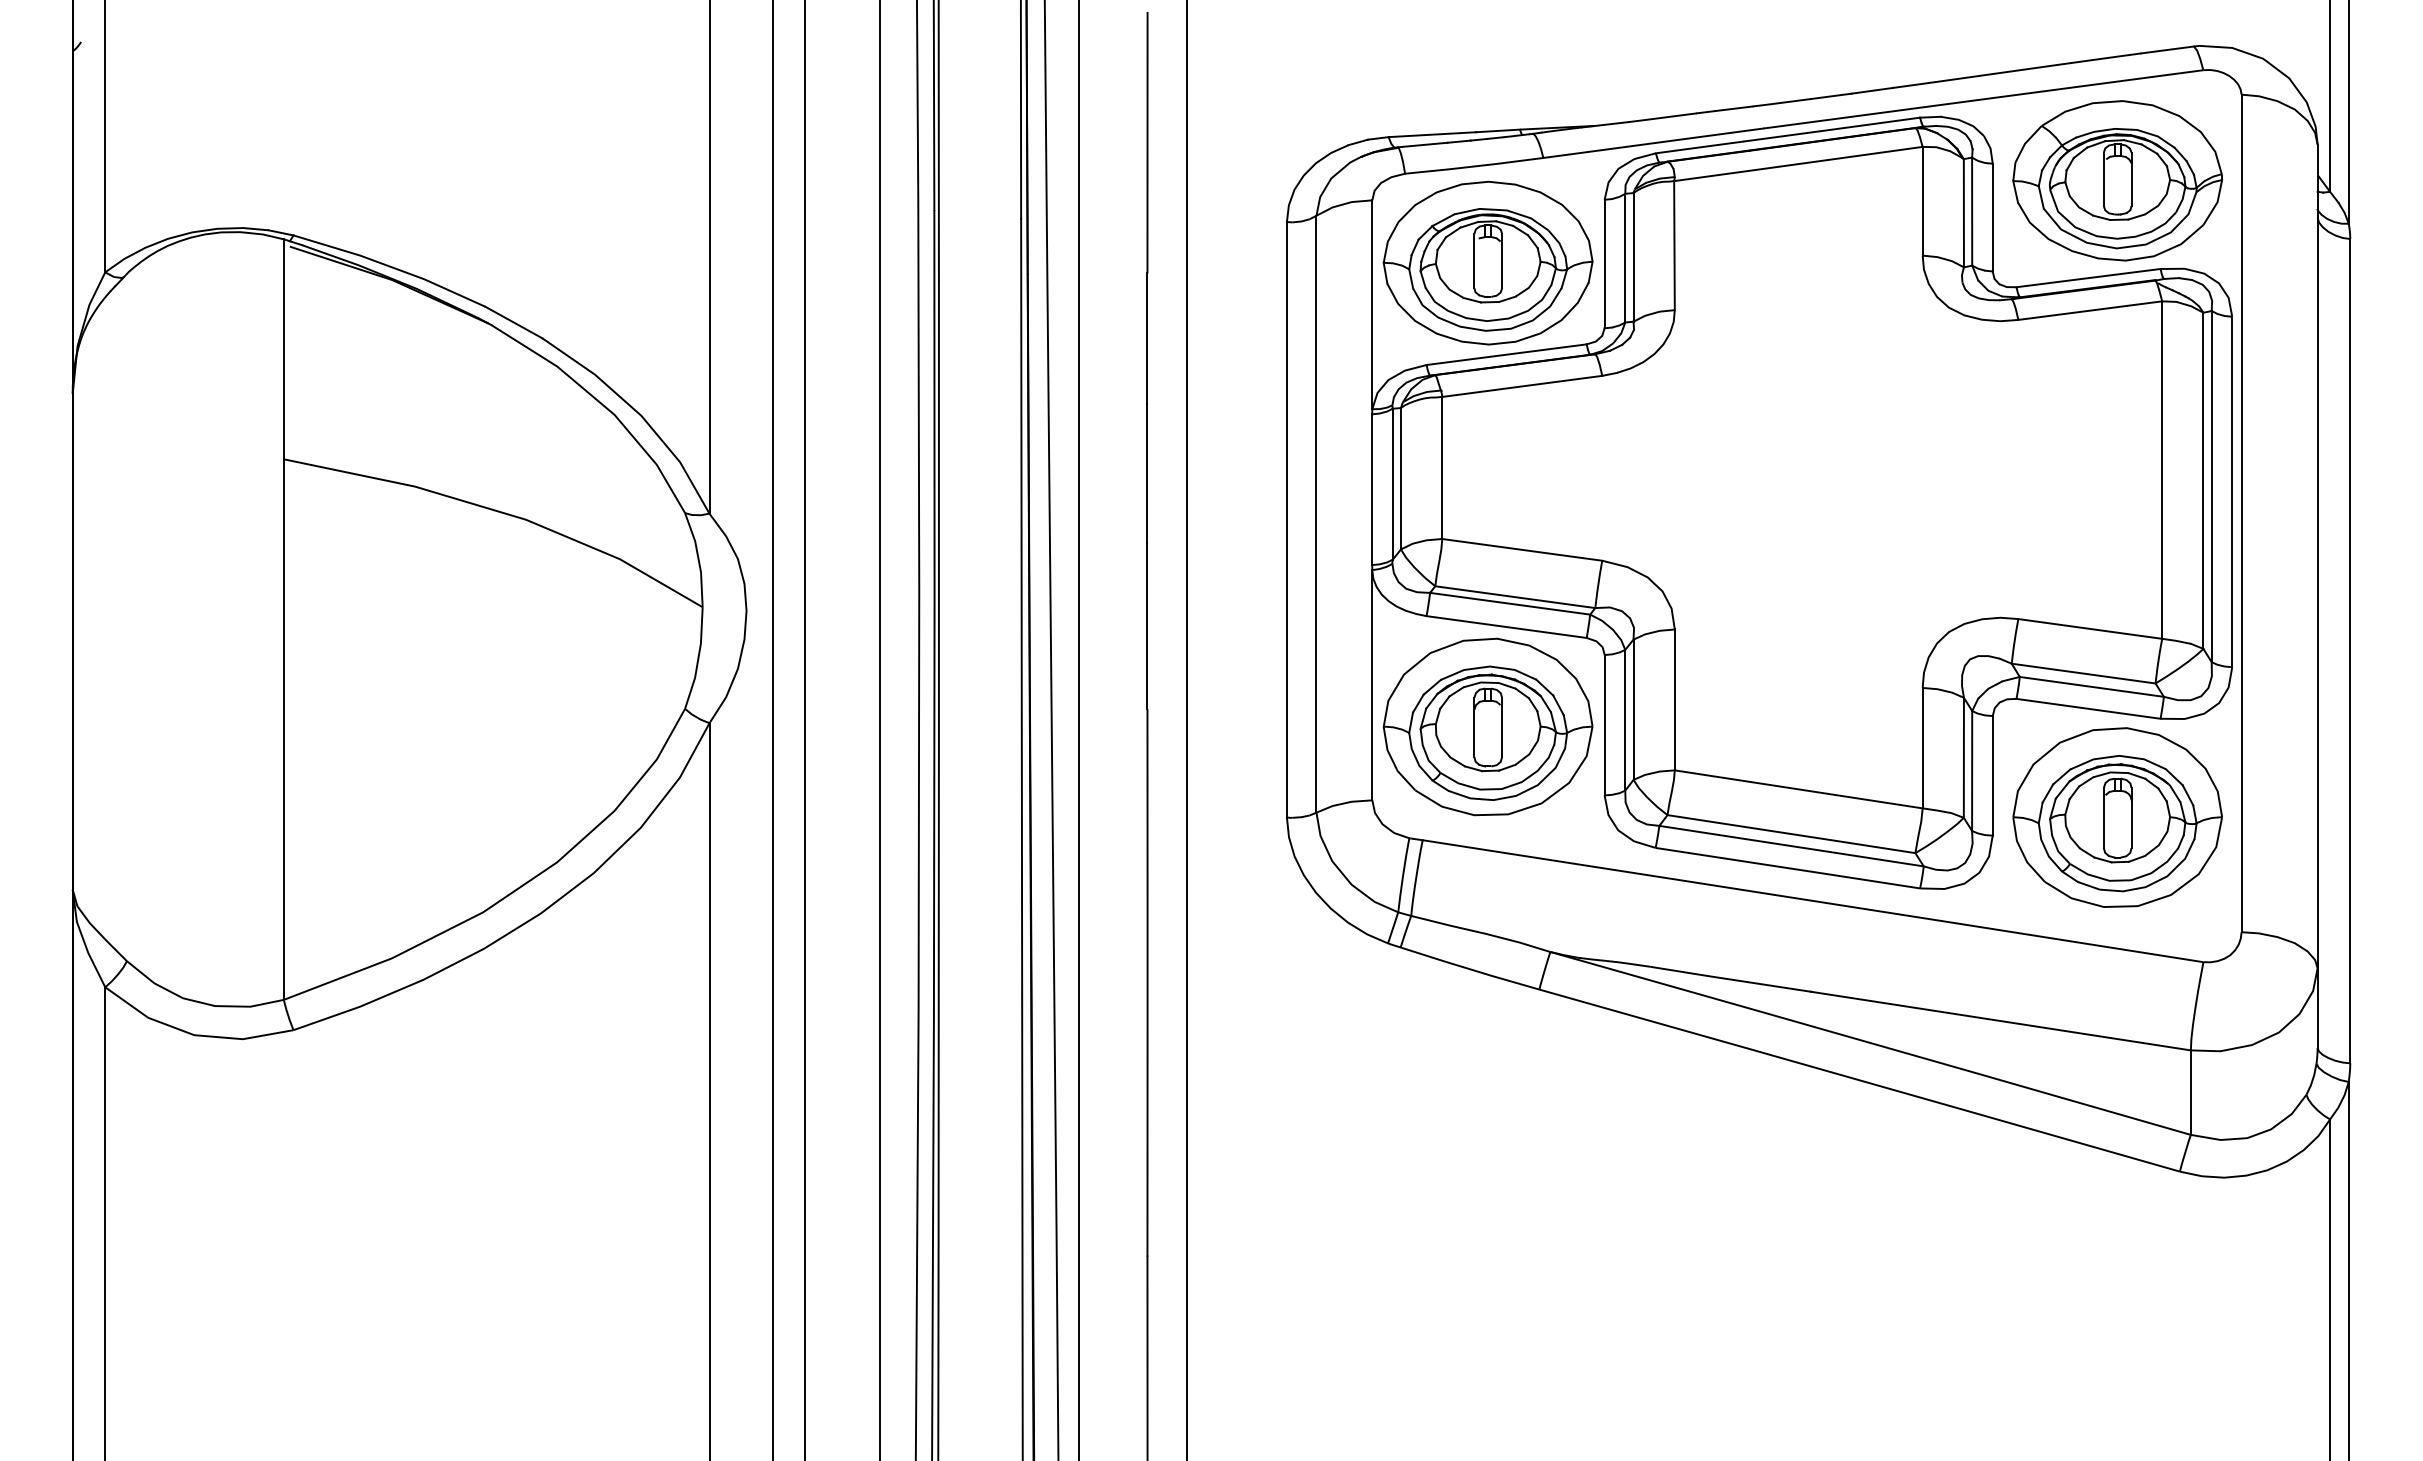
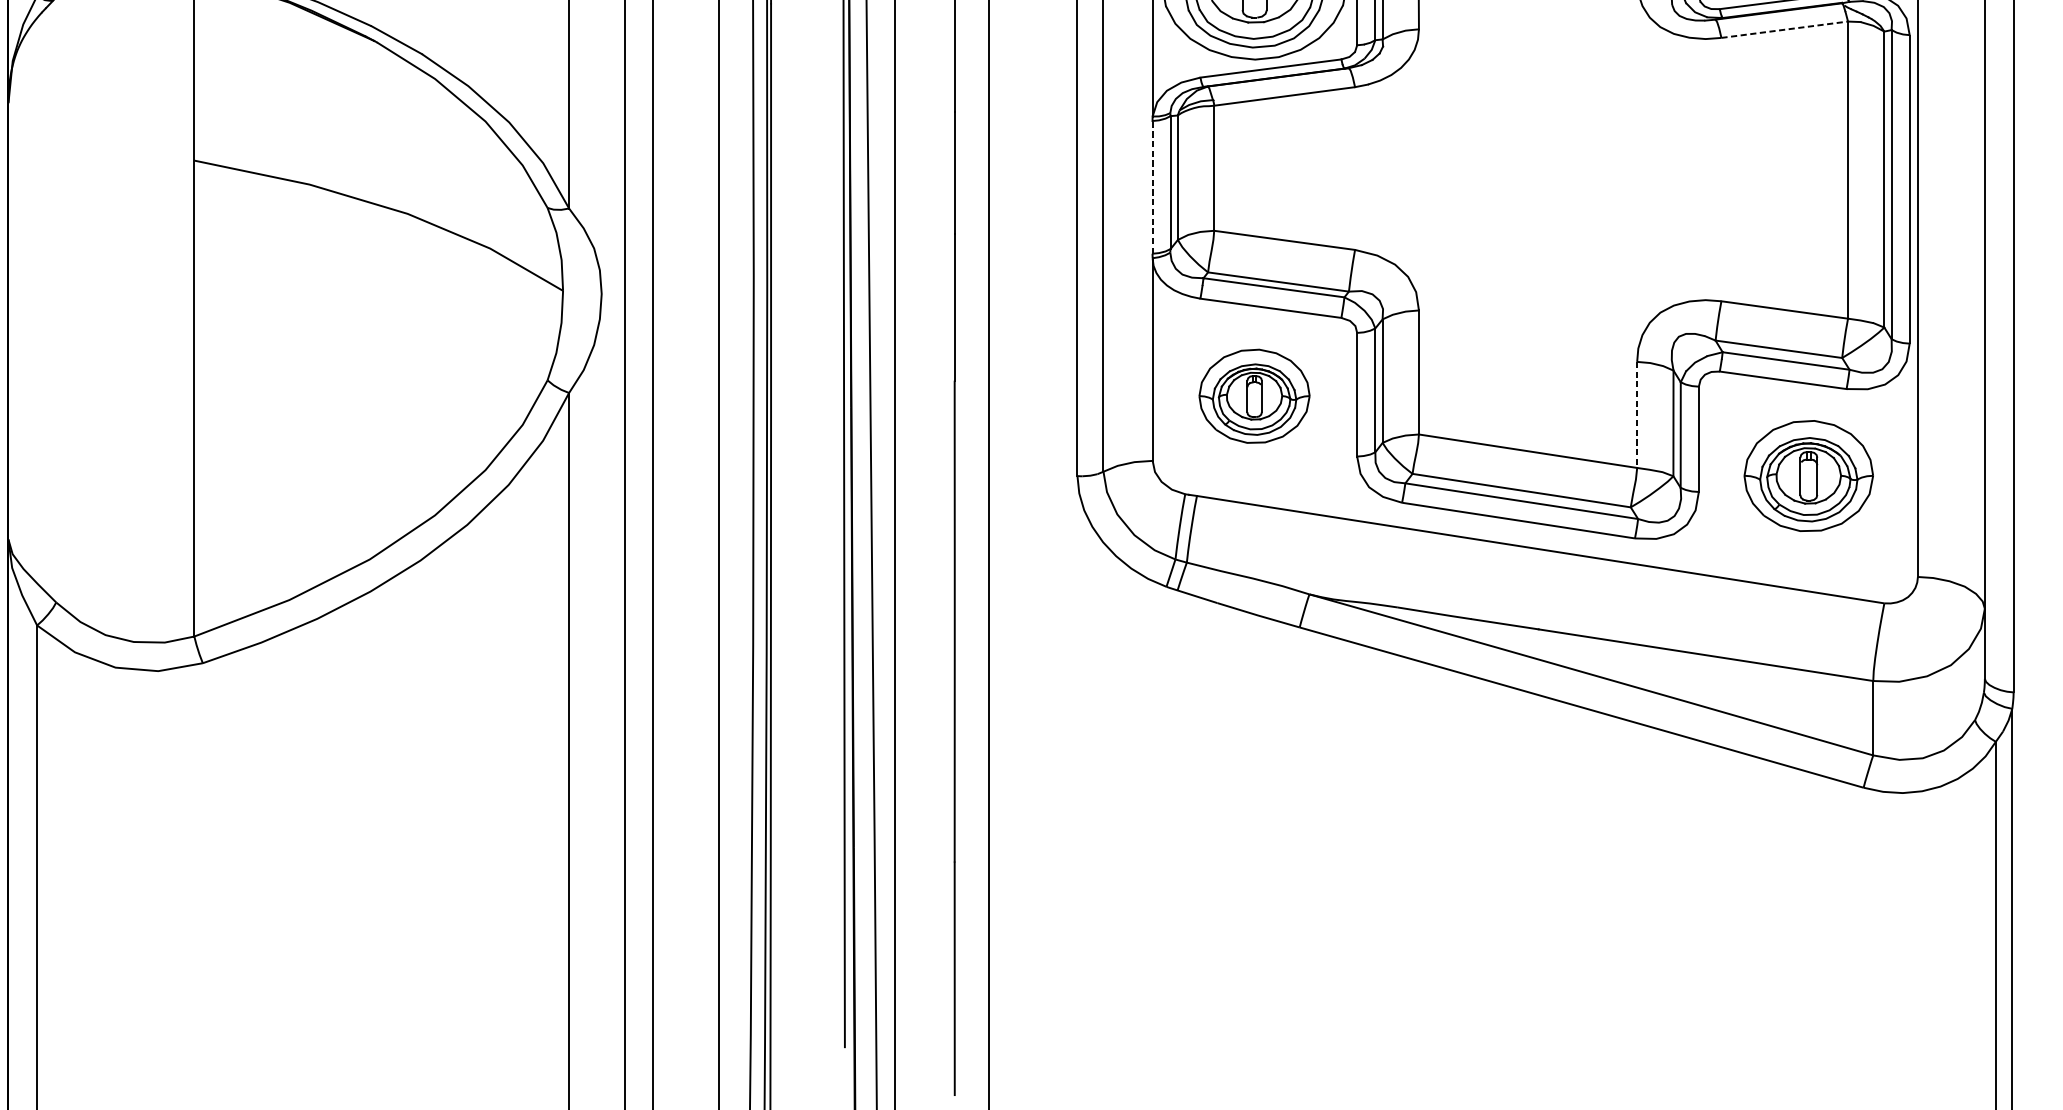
line: (2090, 310) -> (1784, 29), solid -> dashed
line: (1372, 489) -> (1152, 187), solid -> dashed
part: (1487, 726) -> (1254, 395), size x0.6
line: (1922, 748) -> (1637, 415), solid -> dashed
part: (2117, 817) -> (1808, 475), size x0.7

